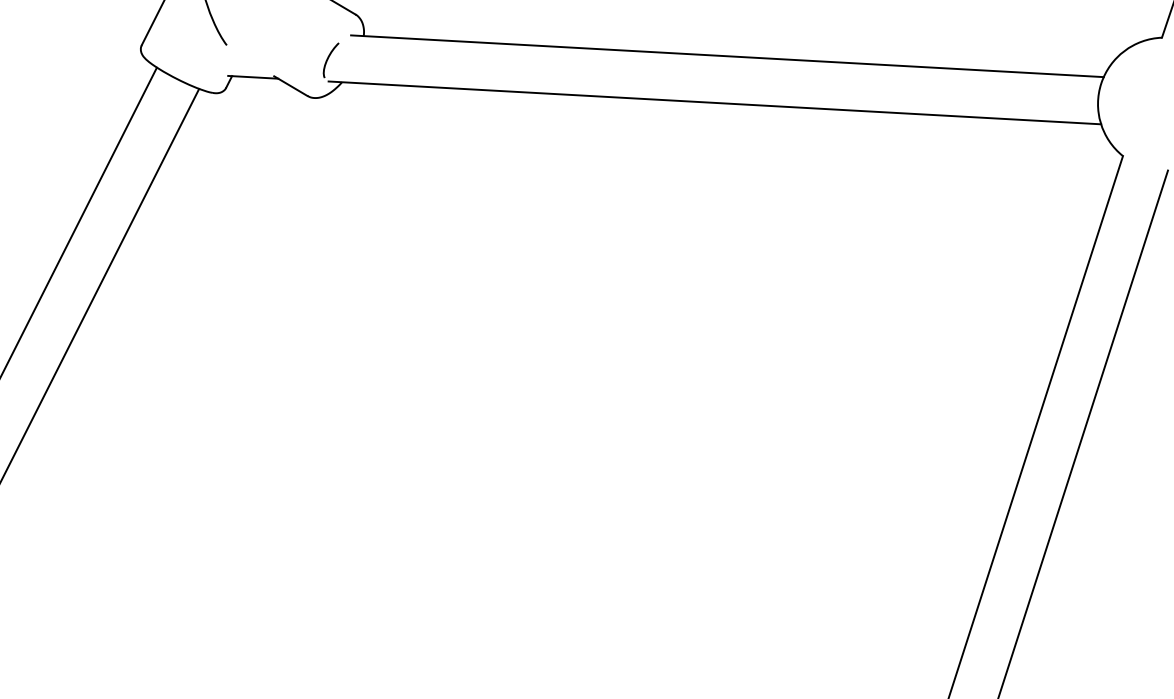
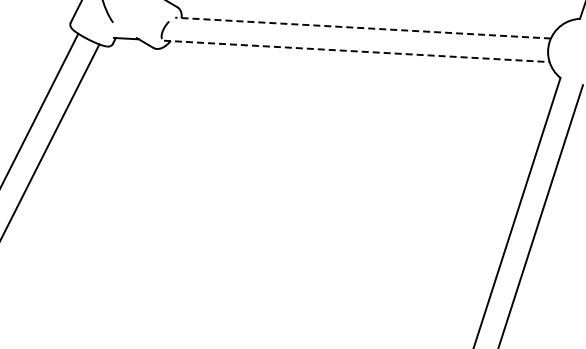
line: (726, 56) -> (362, 28), solid -> dashed
line: (716, 103) -> (357, 51), solid -> dashed

